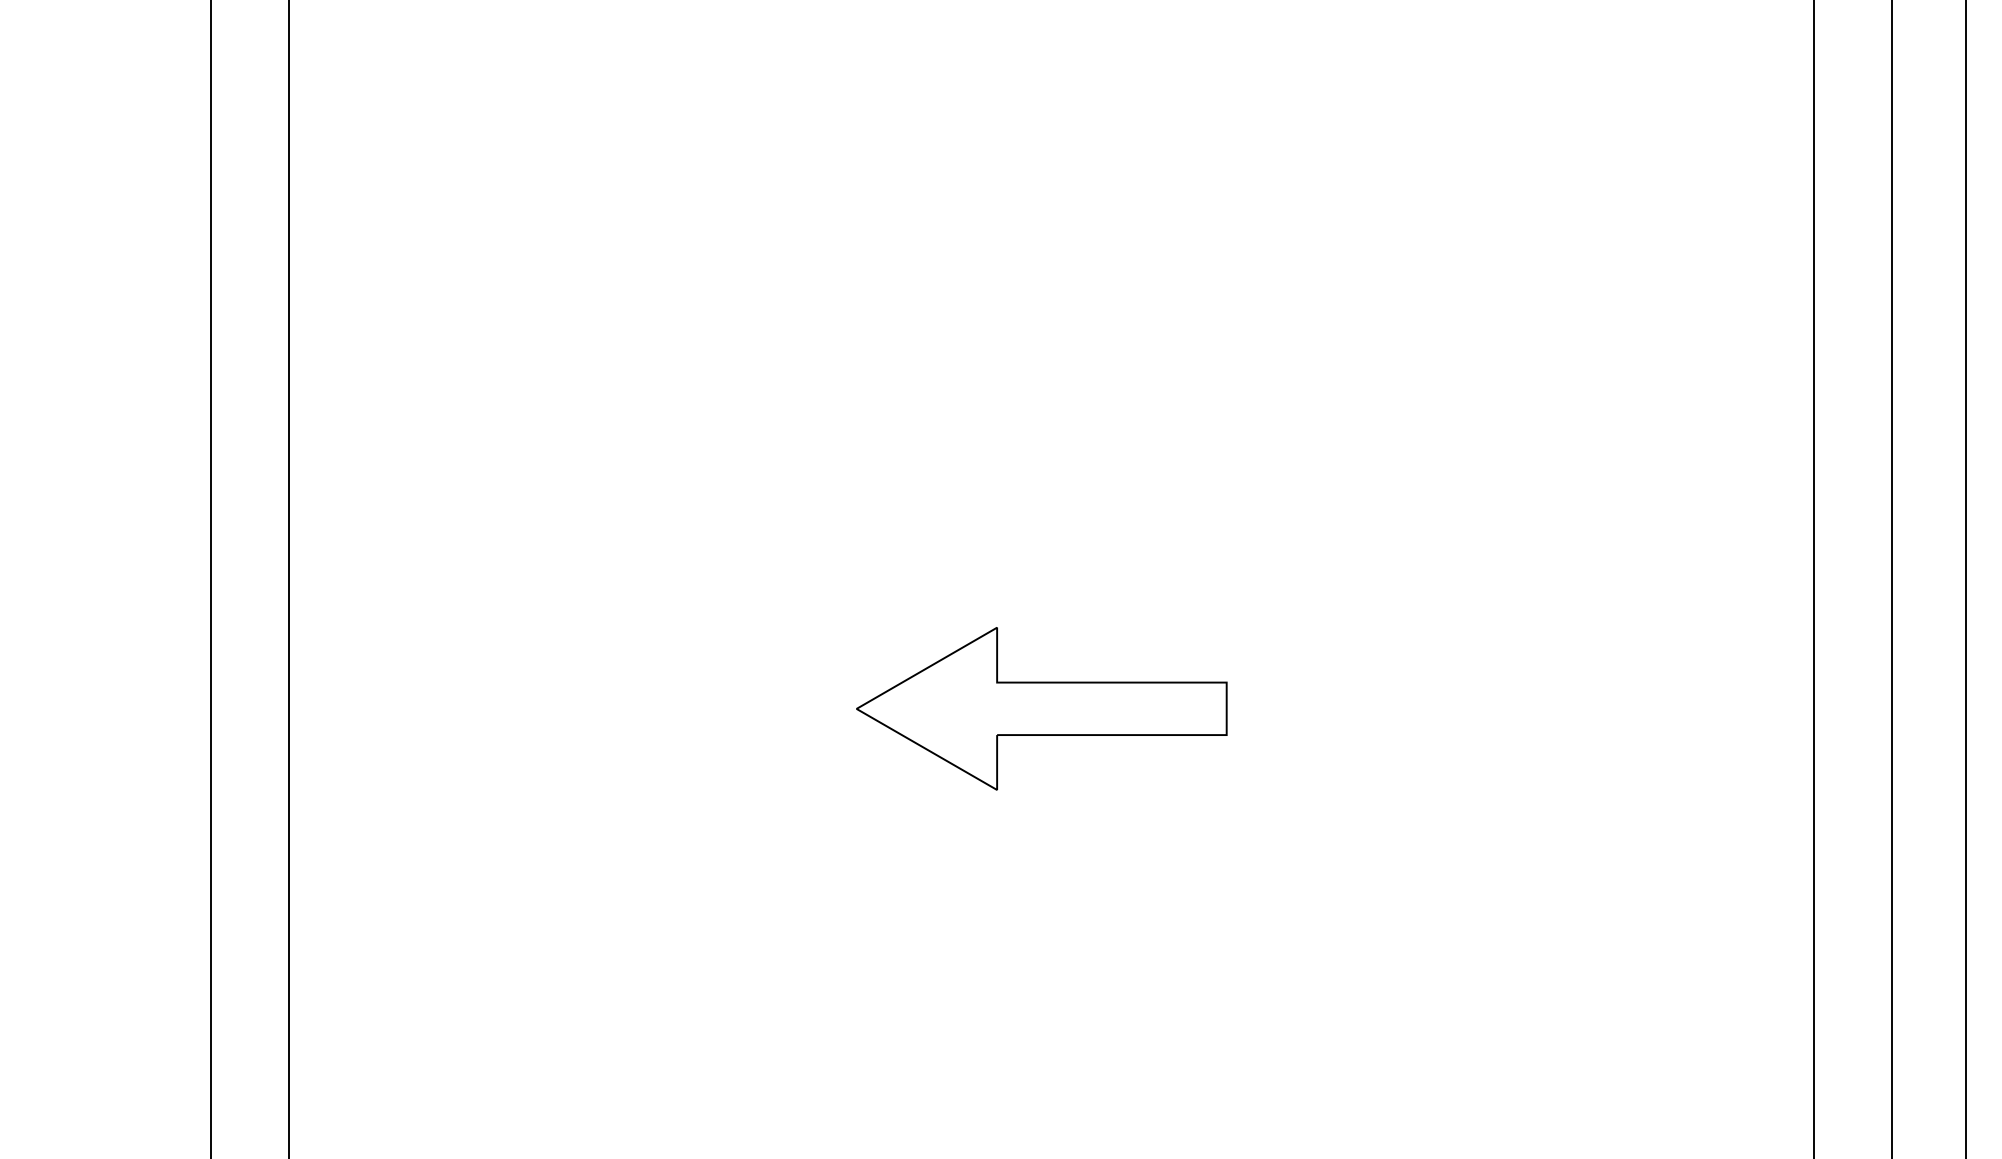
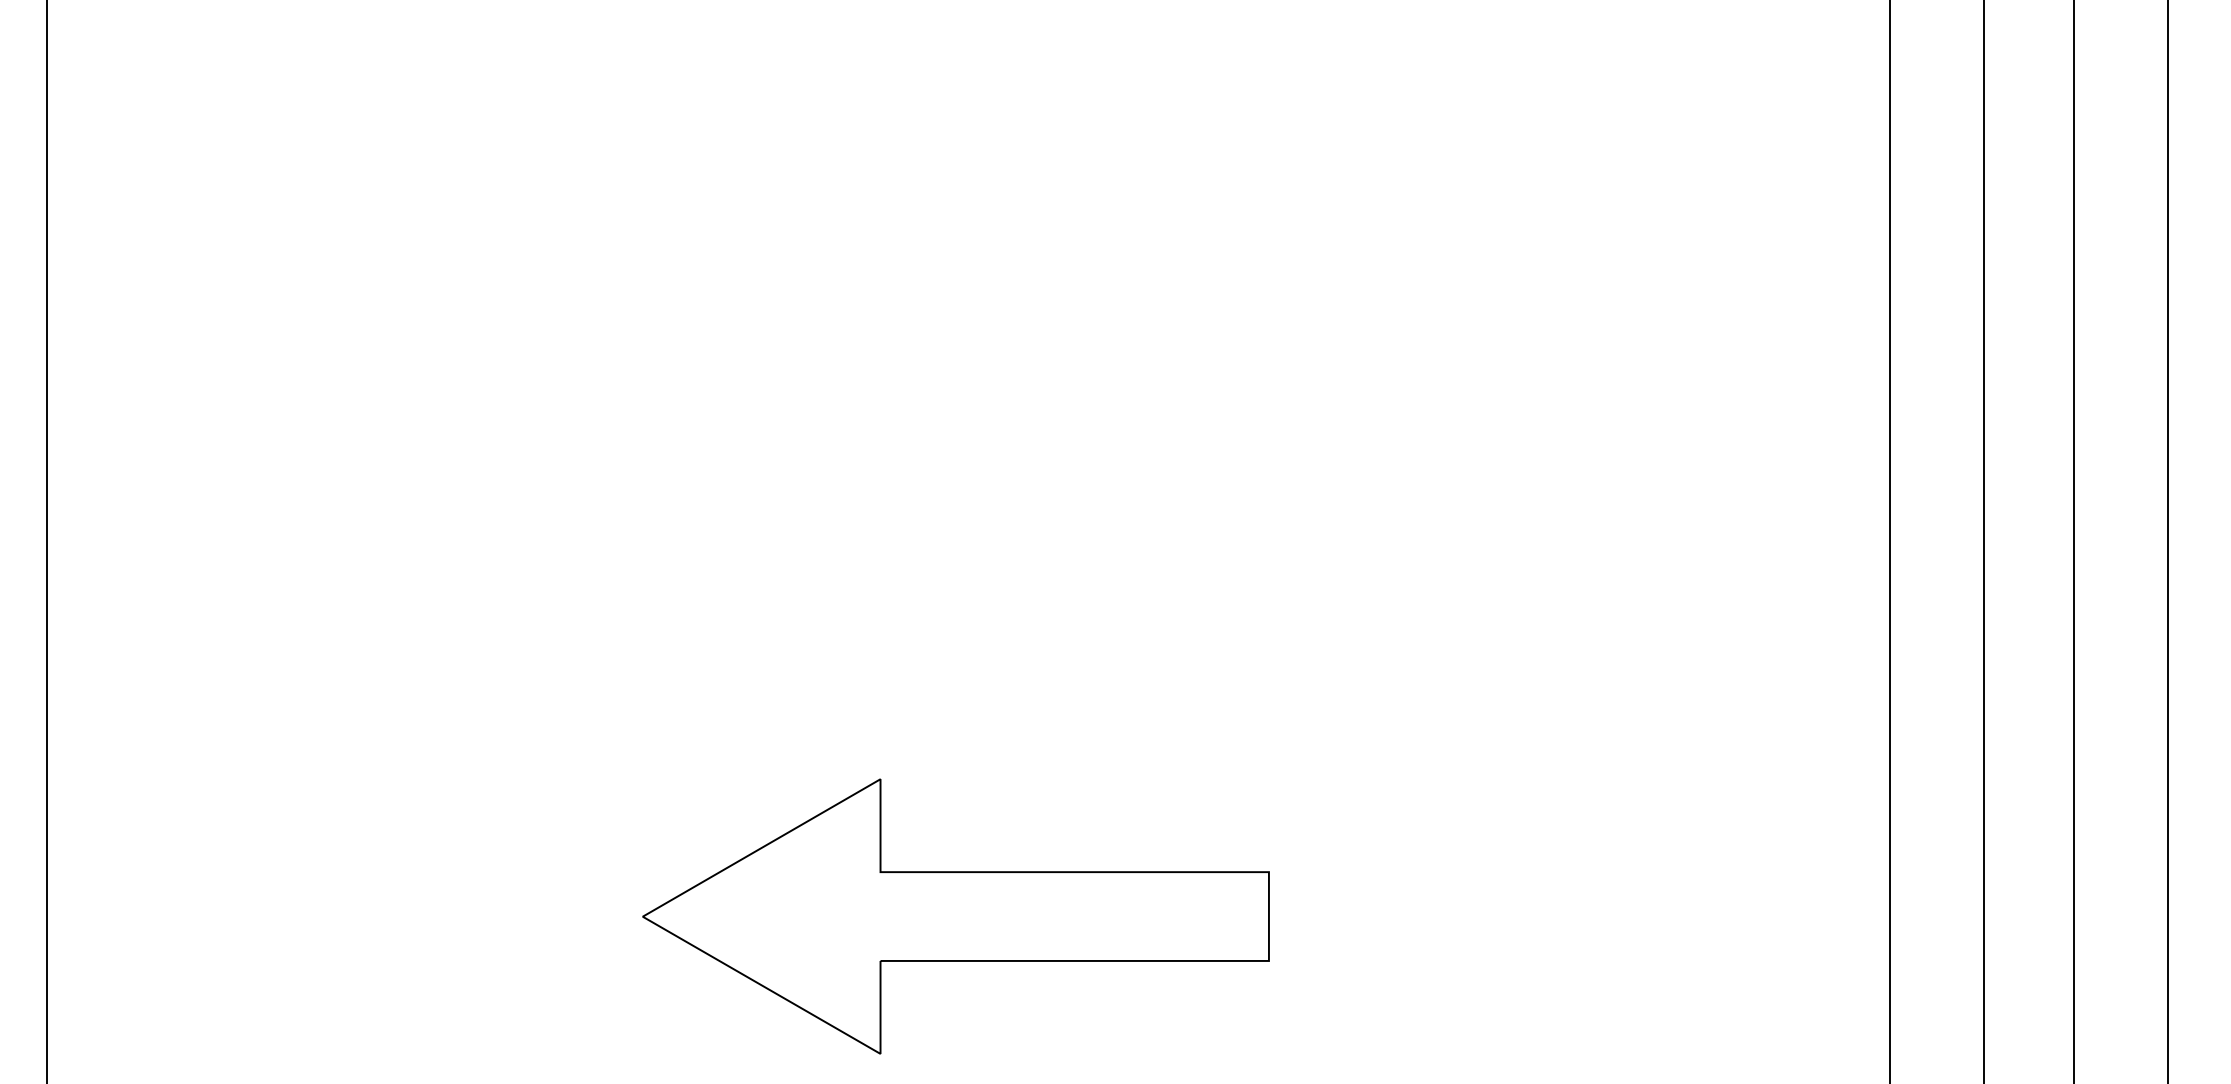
part: (1041, 708) -> (955, 916), size x1.4

